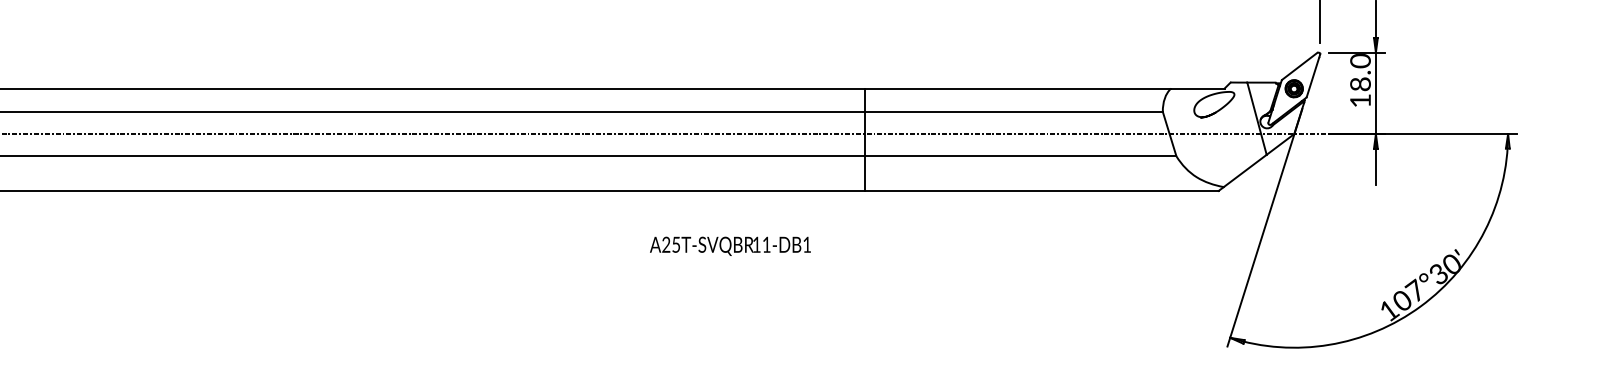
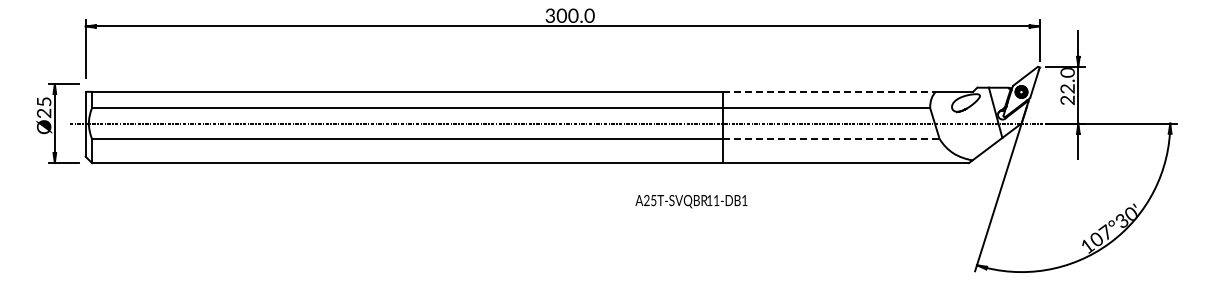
line: (1019, 88) -> (830, 91), solid -> dashed
text: (1360, 92) -> (1067, 94), 18.0 -> 22.0
line: (1020, 155) -> (831, 138), solid -> dashed
text: (730, 246) -> (691, 201), moved

